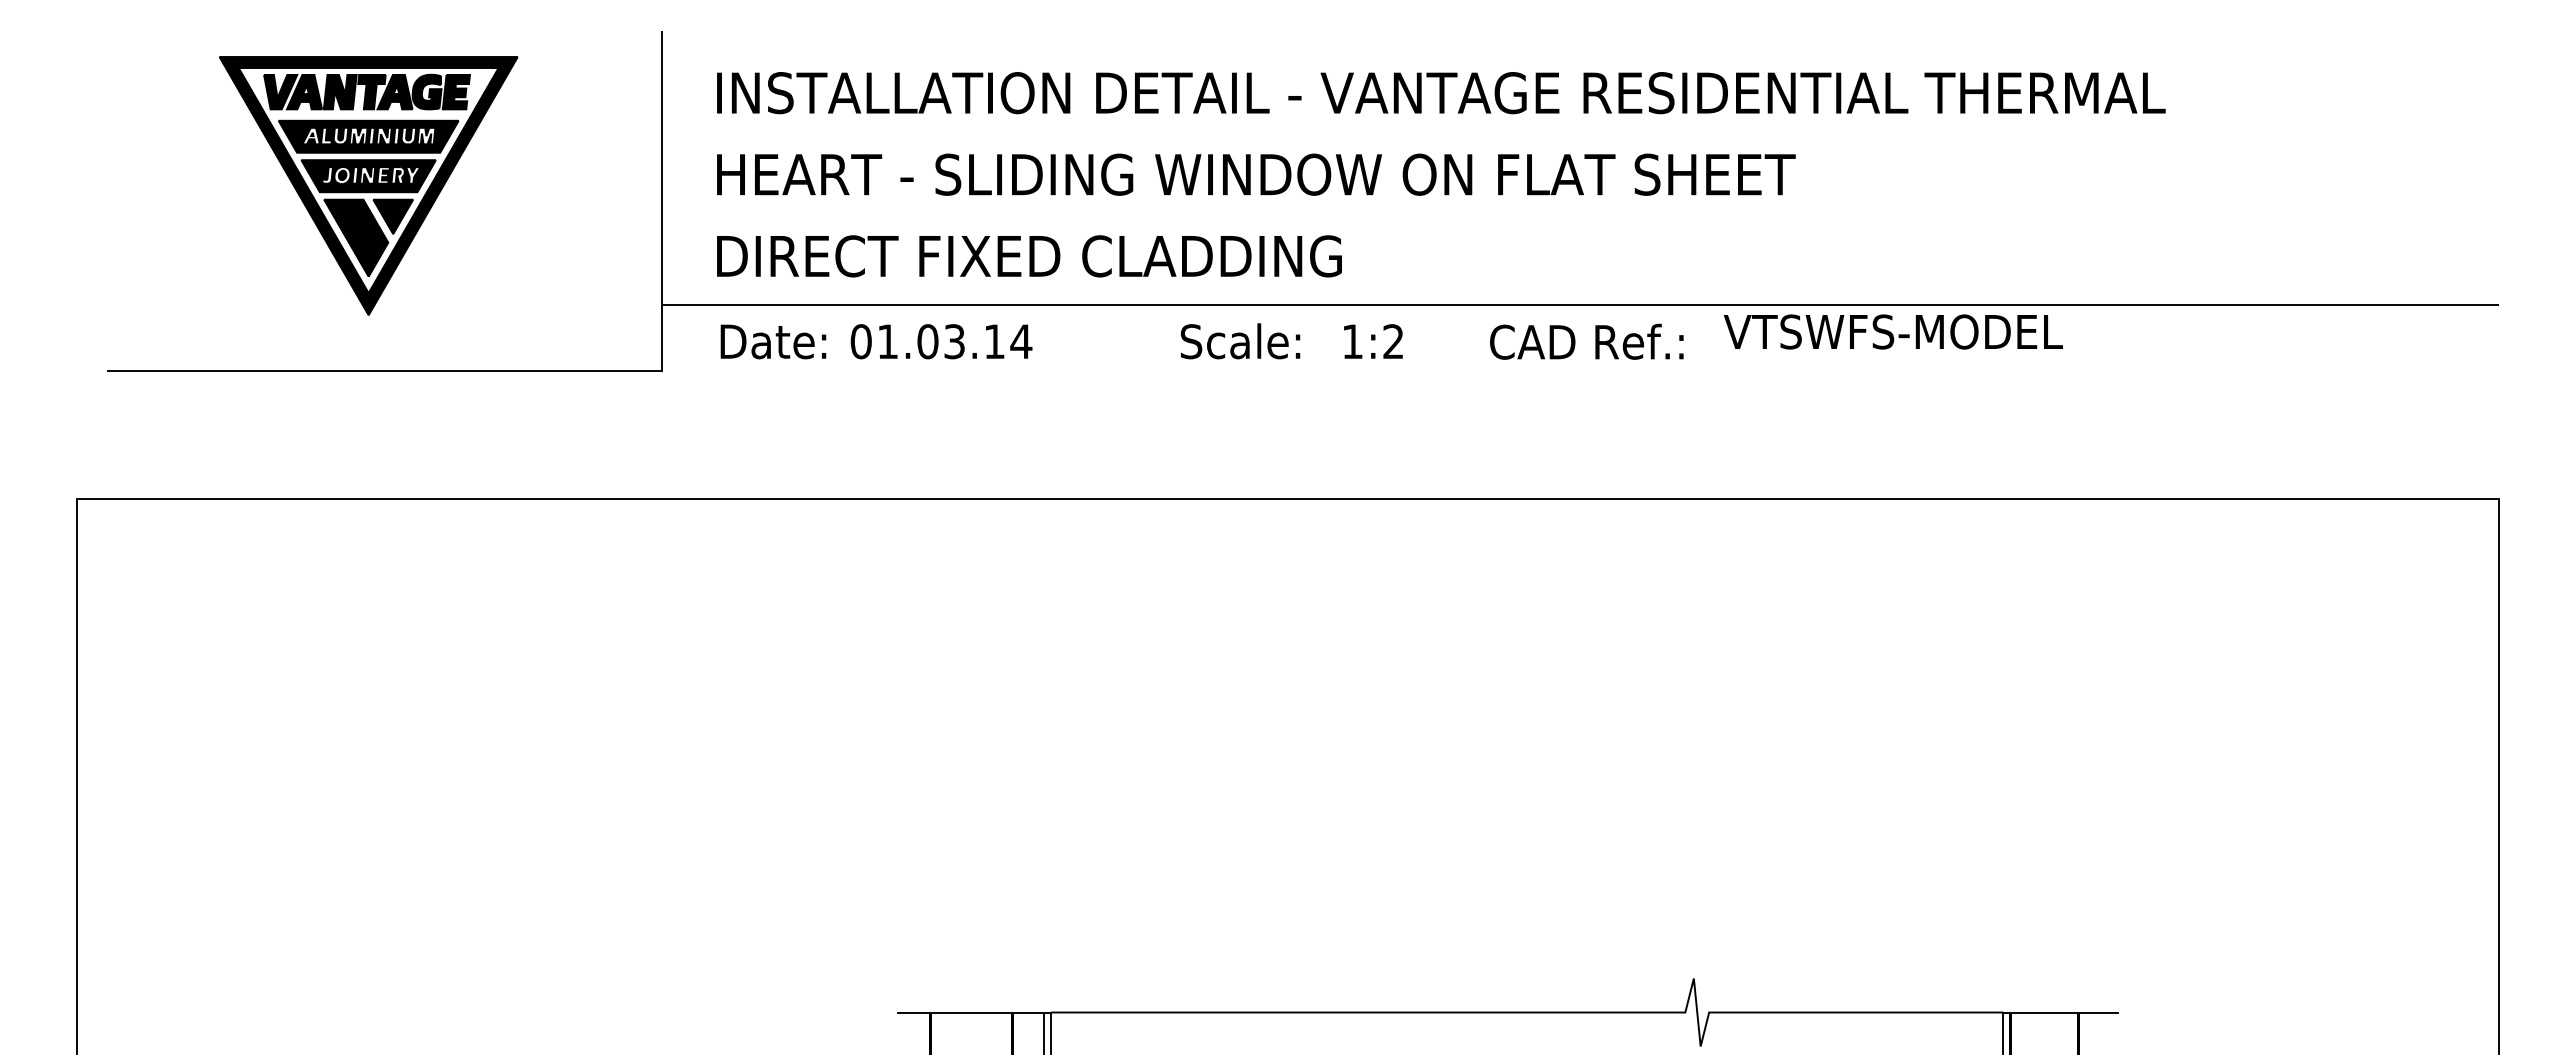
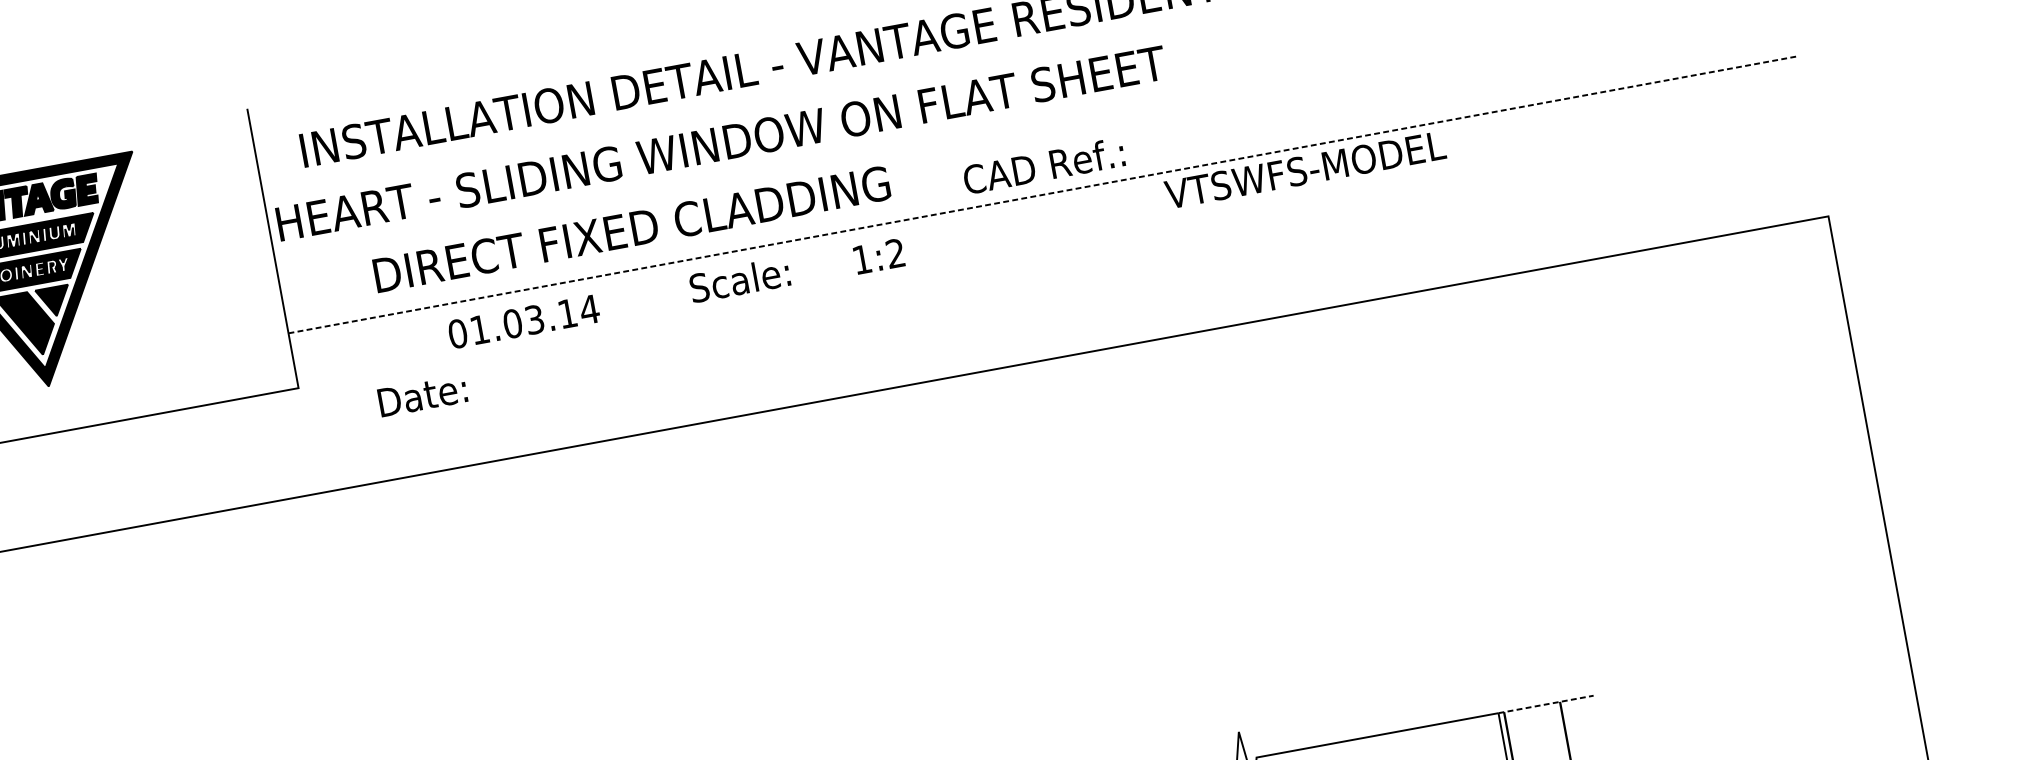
text: (1256, 174) -> (721, 143), moved
text: (1029, 256) -> (631, 229), moved
line: (1580, 304) -> (1043, 194), solid -> dashed
text: (773, 341) -> (422, 395), moved
text: (1240, 341) -> (739, 280), moved
text: (1586, 341) -> (1043, 165), moved
line: (2061, 1012) -> (1546, 704), solid -> dashed

